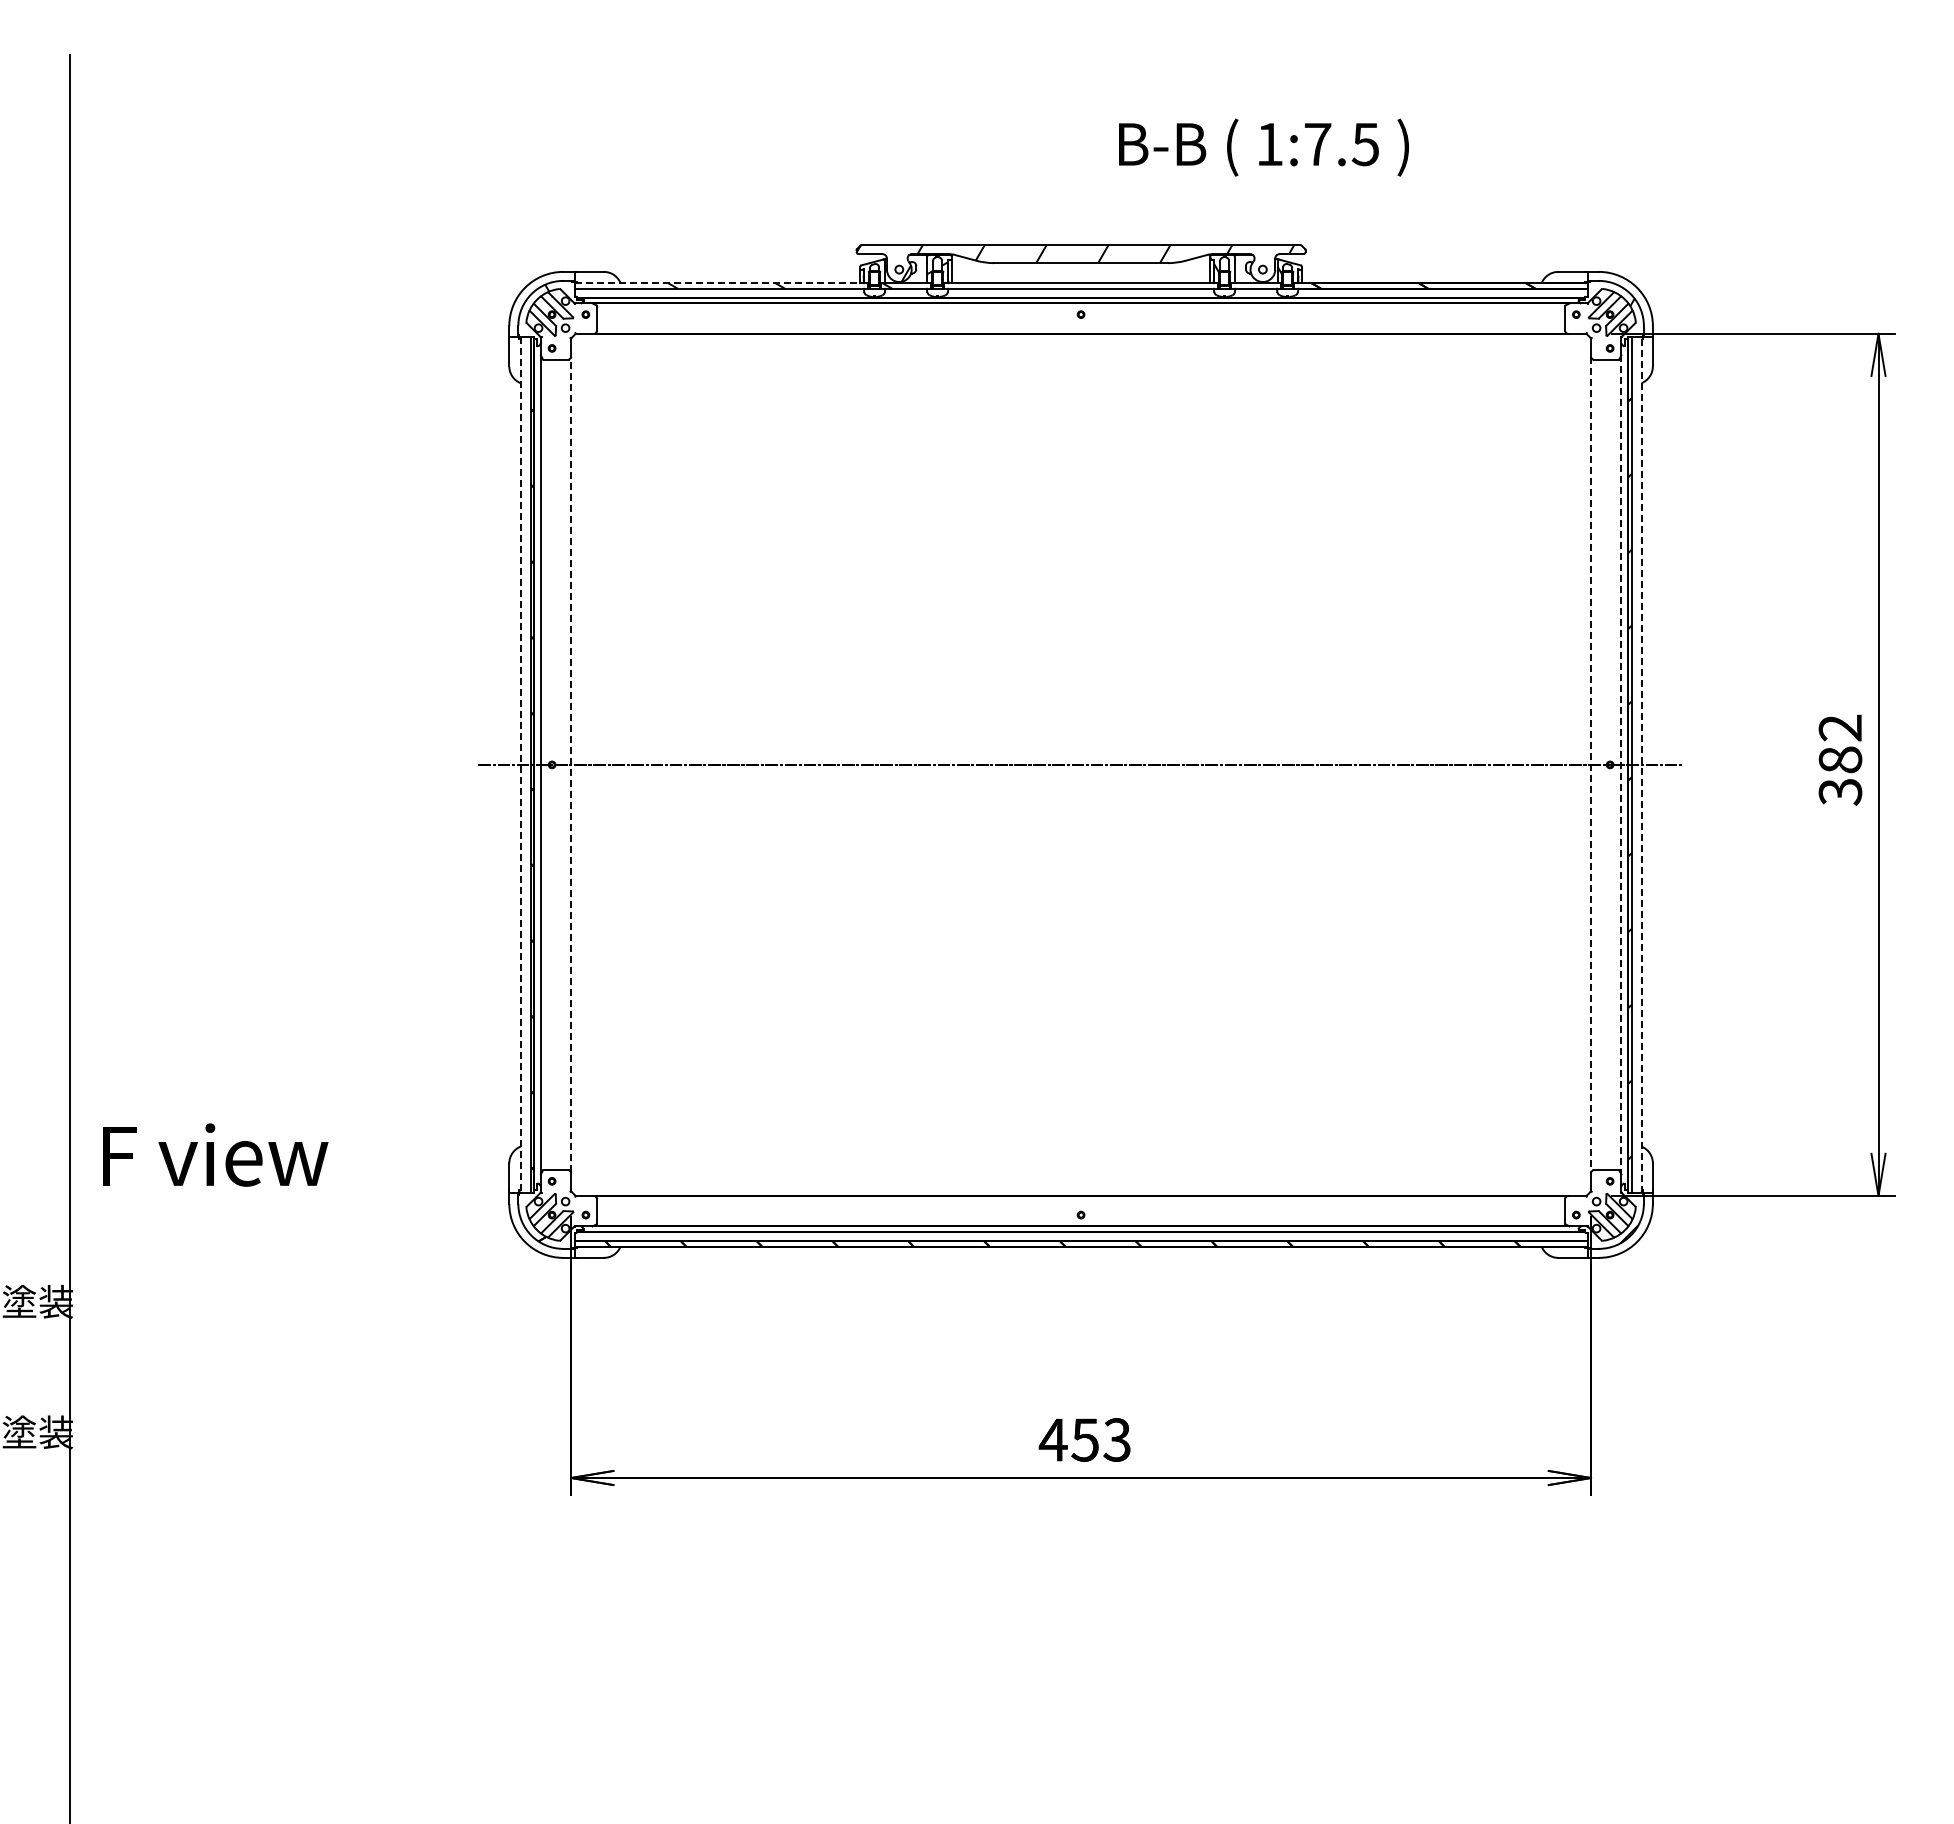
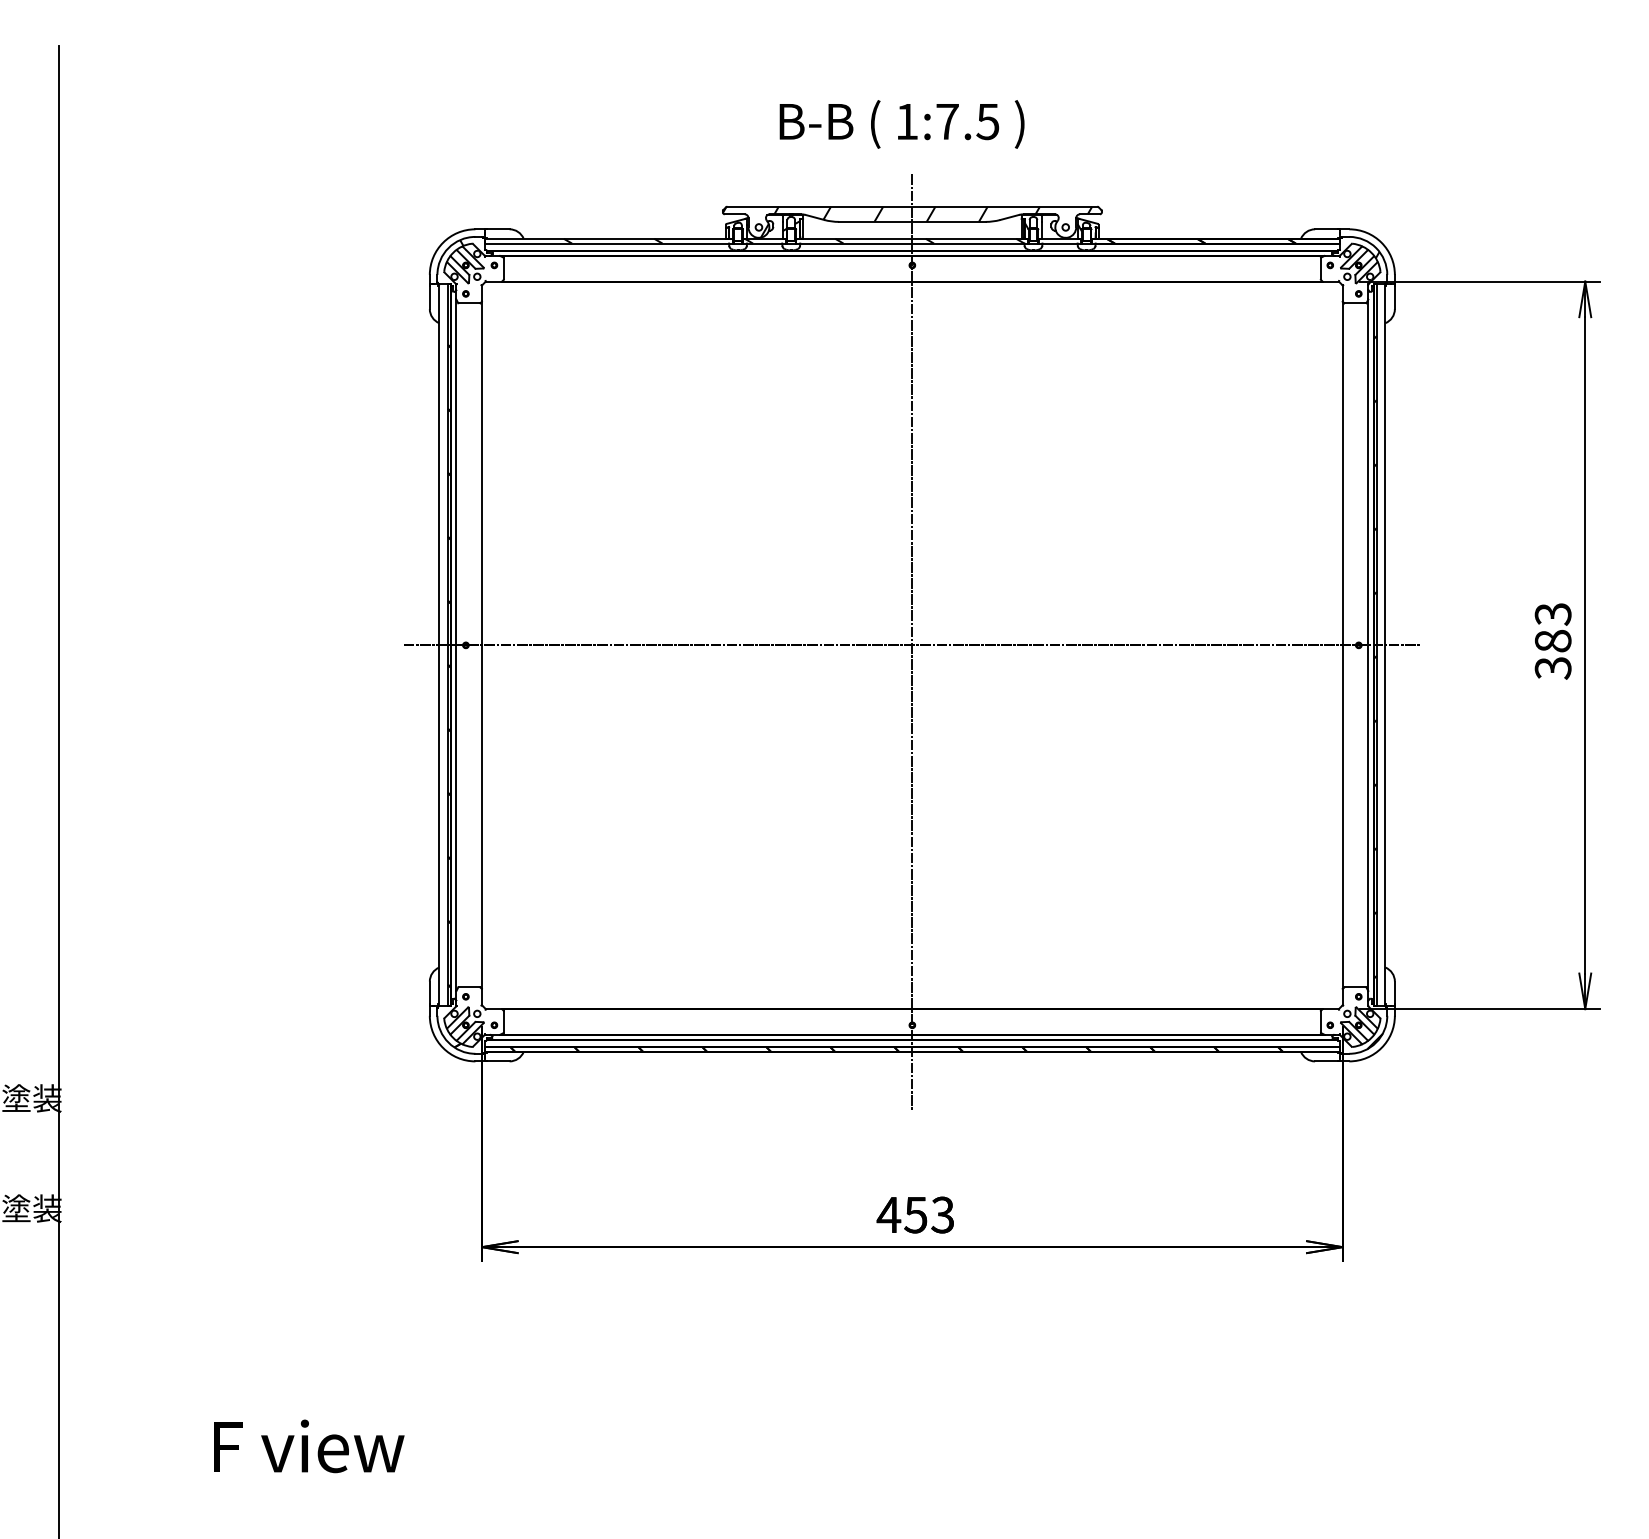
text: (1263, 147) -> (901, 124), moved
line: (721, 283) -> (608, 239), dashed -> solid
hatch: (1101, 285) -> (929, 240), added
text: (1840, 727) -> (1553, 613), 382 -> 383
line: (1081, 760) -> (912, 641), added
line: (520, 764) -> (439, 645), dashed -> solid
line: (571, 764) -> (482, 645), dashed -> solid
line: (1590, 764) -> (1342, 645), dashed -> solid
line: (1621, 764) -> (1368, 645), dashed -> solid
line: (1641, 764) -> (1385, 645), dashed -> solid
text: (215, 1154) -> (309, 1445), moved

